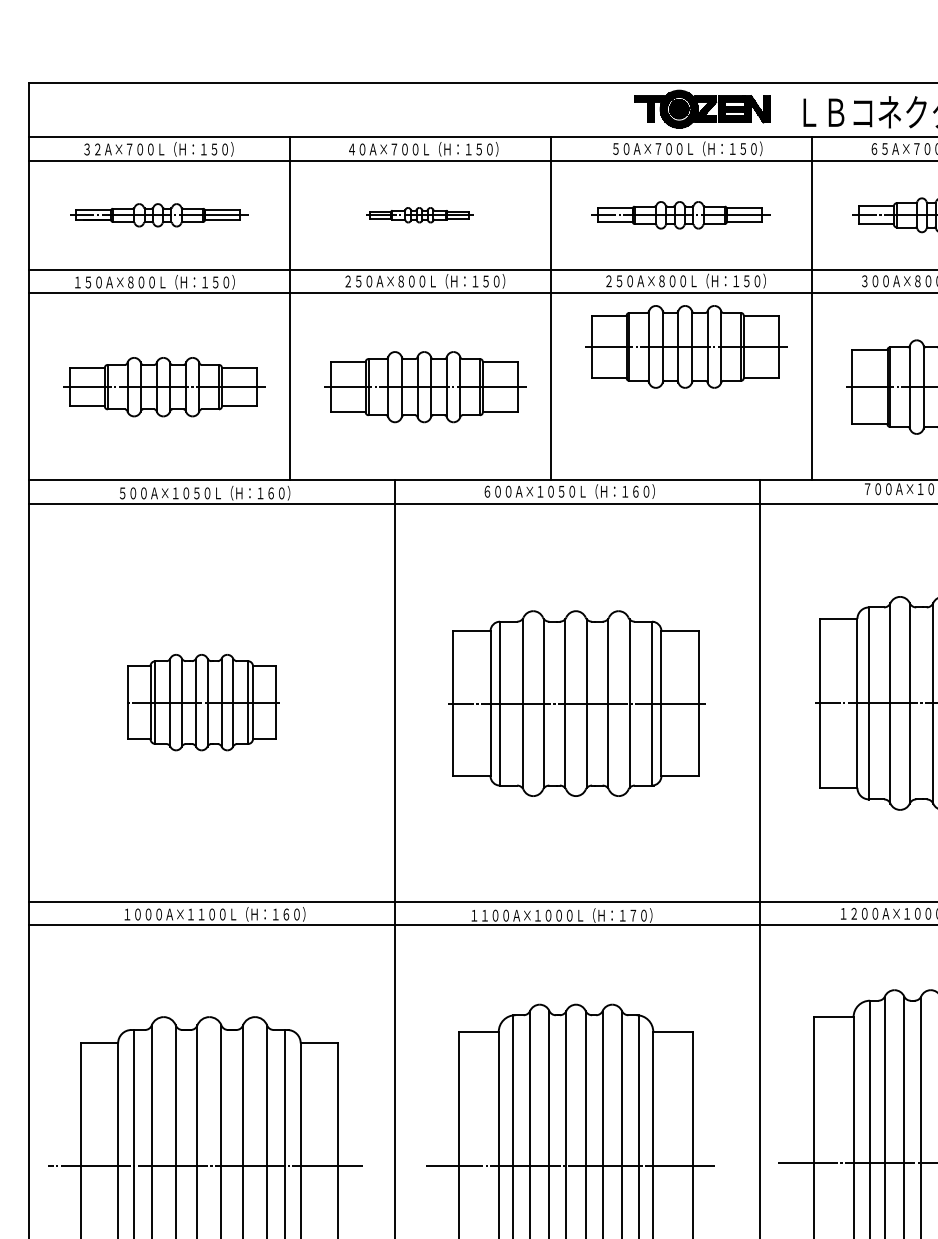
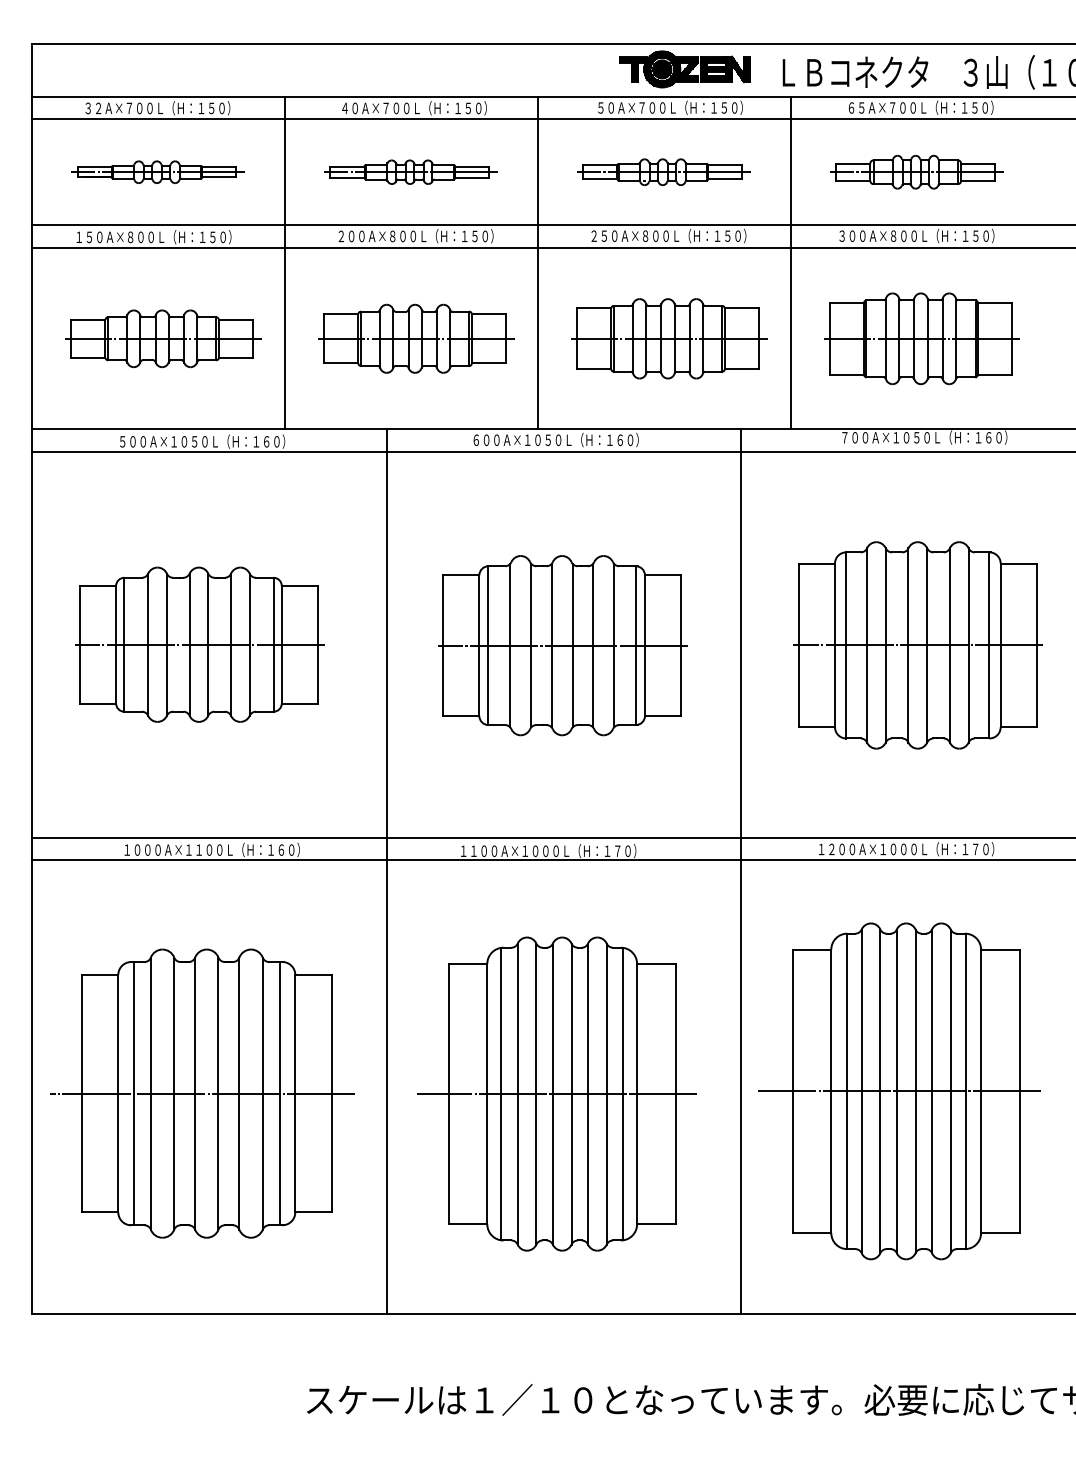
part: (419, 214) -> (410, 171), size x1.67
text: (358, 281) -> (351, 236), ２５０Ａ×８００Ｌ（Ｈ：１５０） -> ２００Ａ×８００Ｌ（Ｈ：１５０）
part: (686, 346) -> (669, 338), moved
part: (201, 702) -> (199, 644), size x1.67

